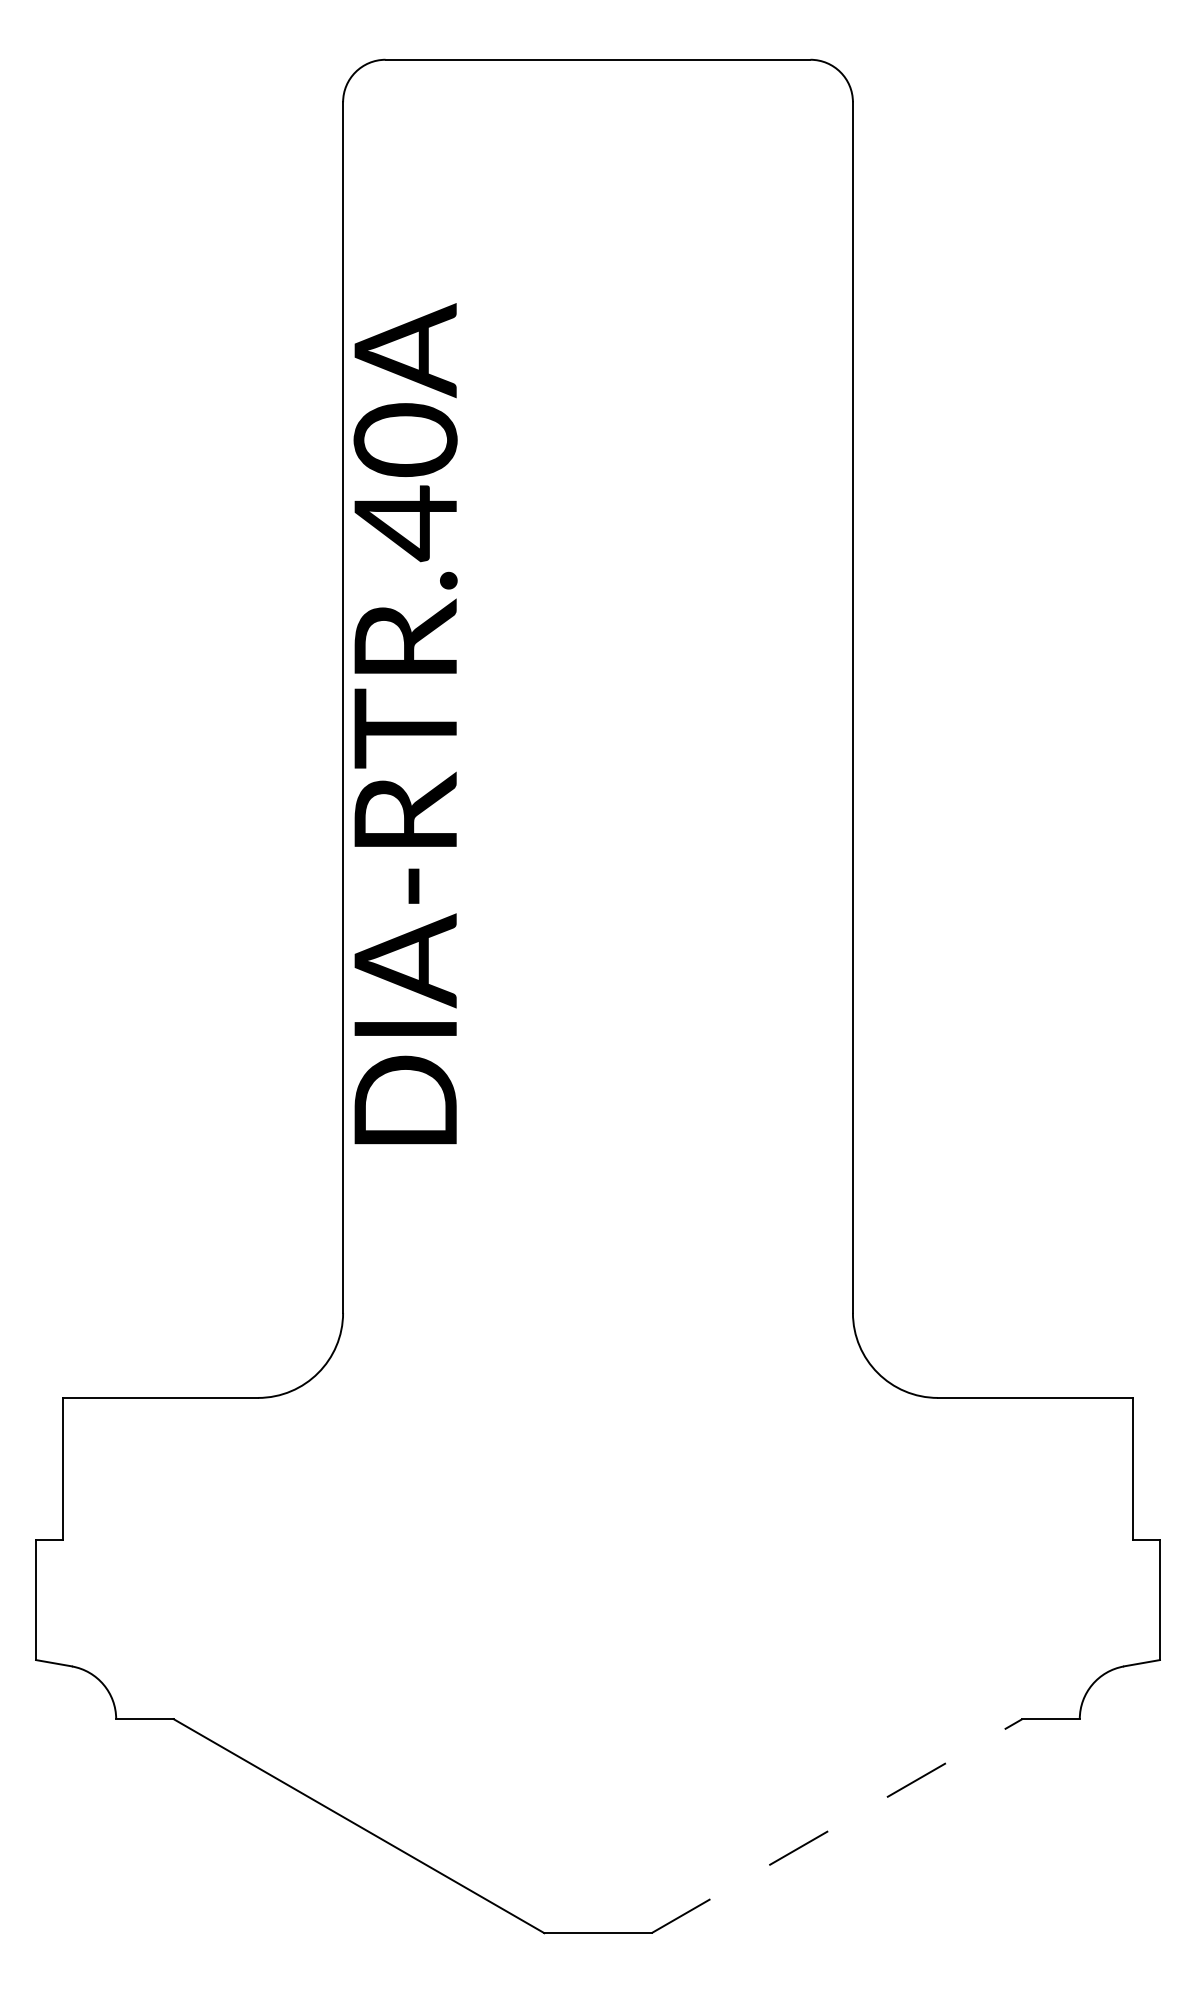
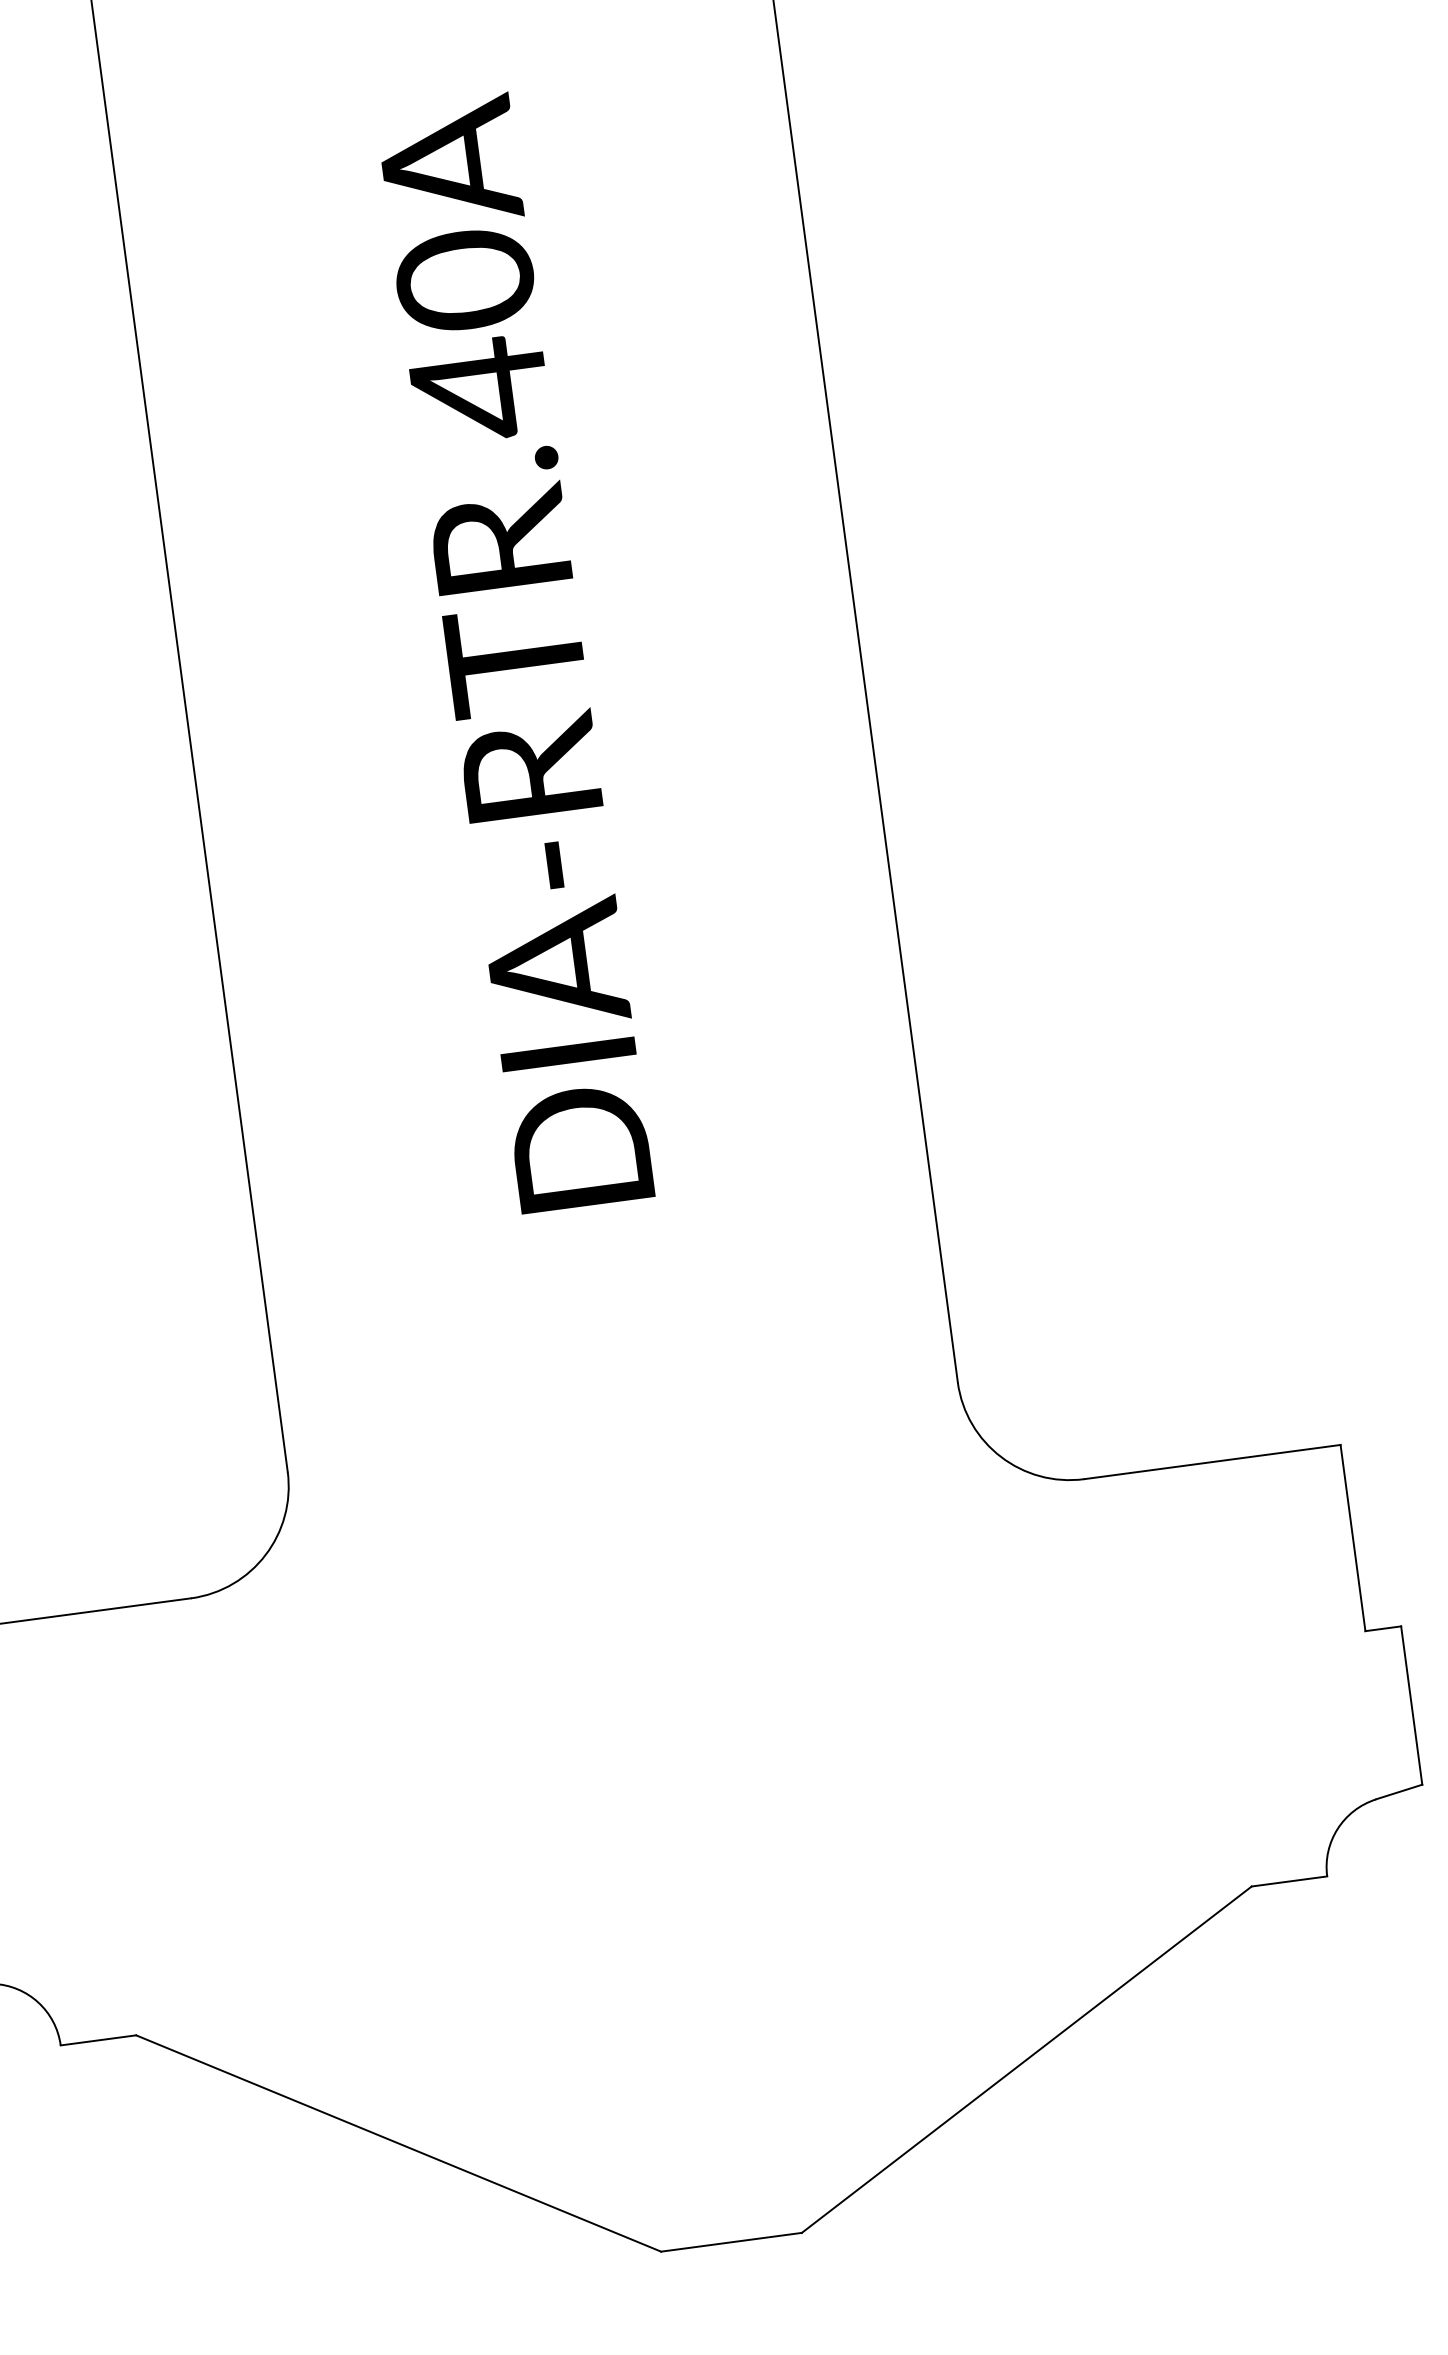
text: (405, 723) -> (514, 652), moved
line: (837, 1825) -> (1027, 2058), dashed -> solid

